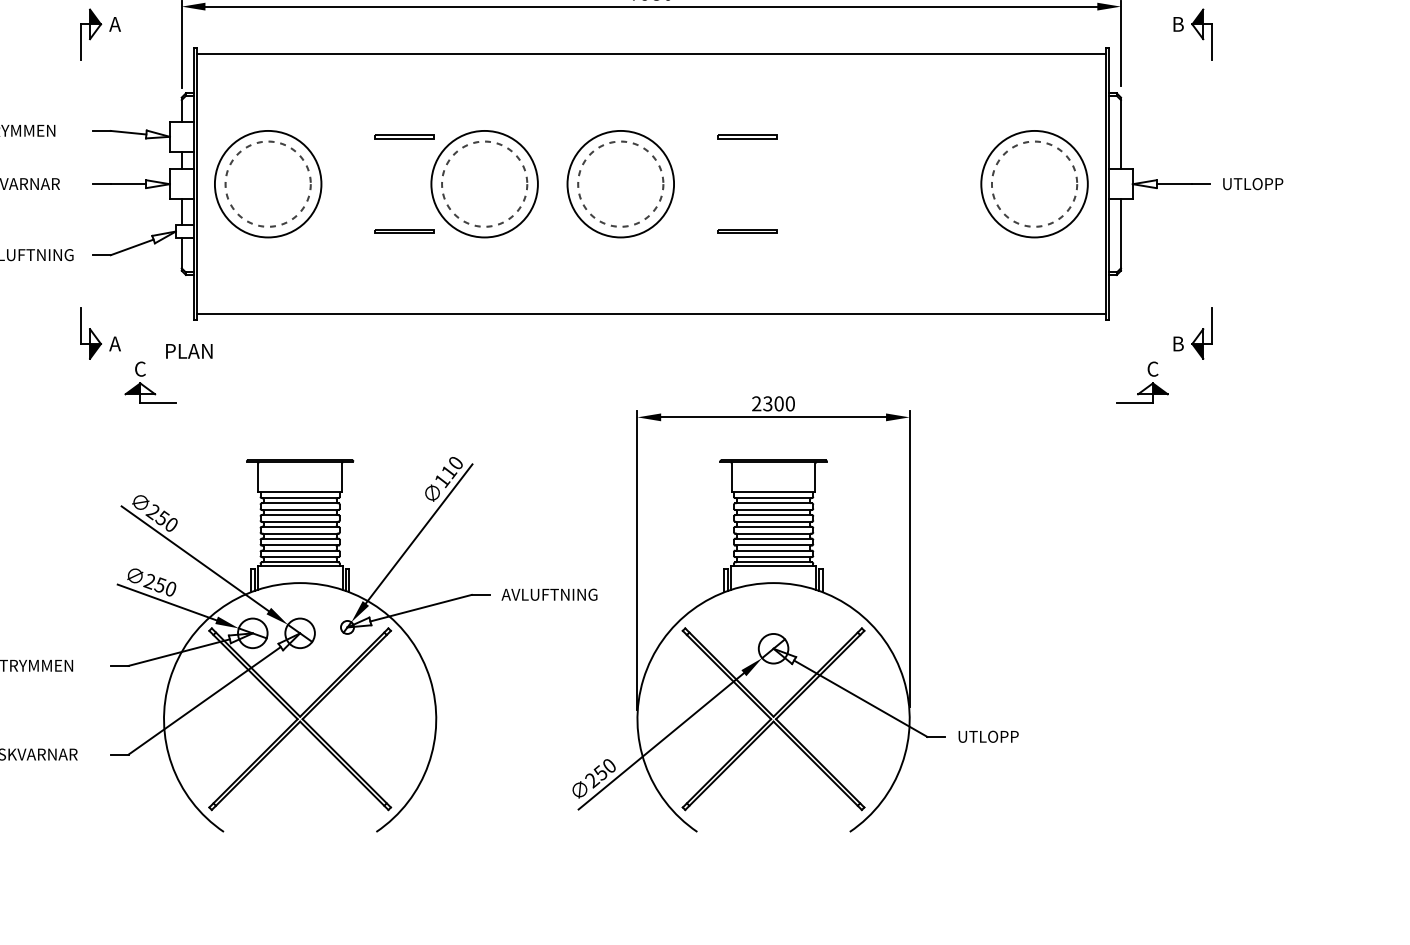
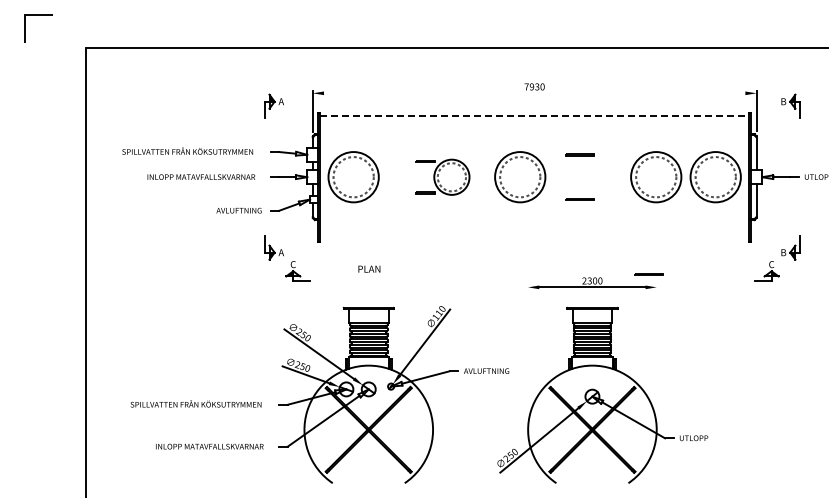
line: (650, 7) -> (534, 93), removed
line: (650, 53) -> (534, 115), solid -> dashed
part: (456, 184) -> (442, 177), size x0.7
part: (909, 184) -> (656, 177), added
line: (650, 313) -> (534, 238), removed
text: (189, 349) -> (369, 268), moved
line: (892, 390) -> (648, 274), added
line: (638, 559) -> (528, 354), removed
line: (909, 559) -> (656, 354), removed

